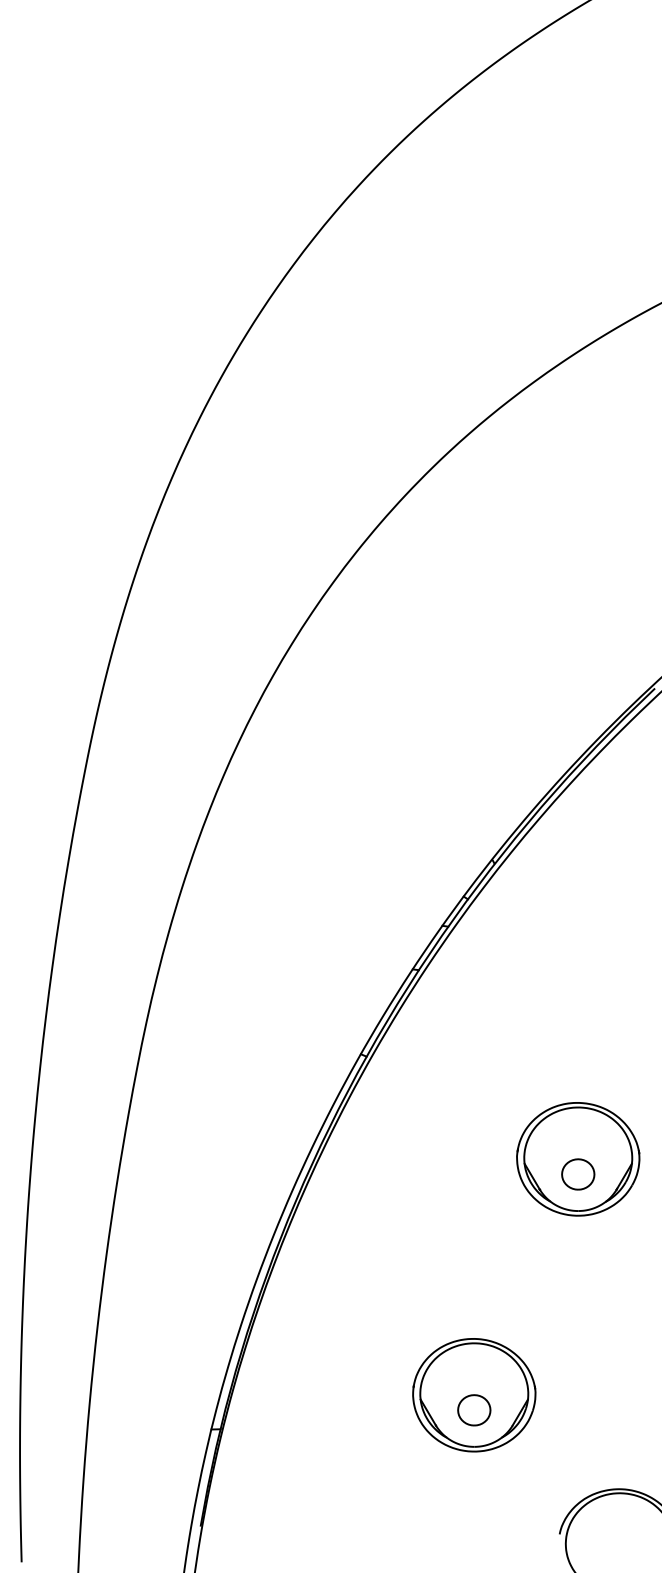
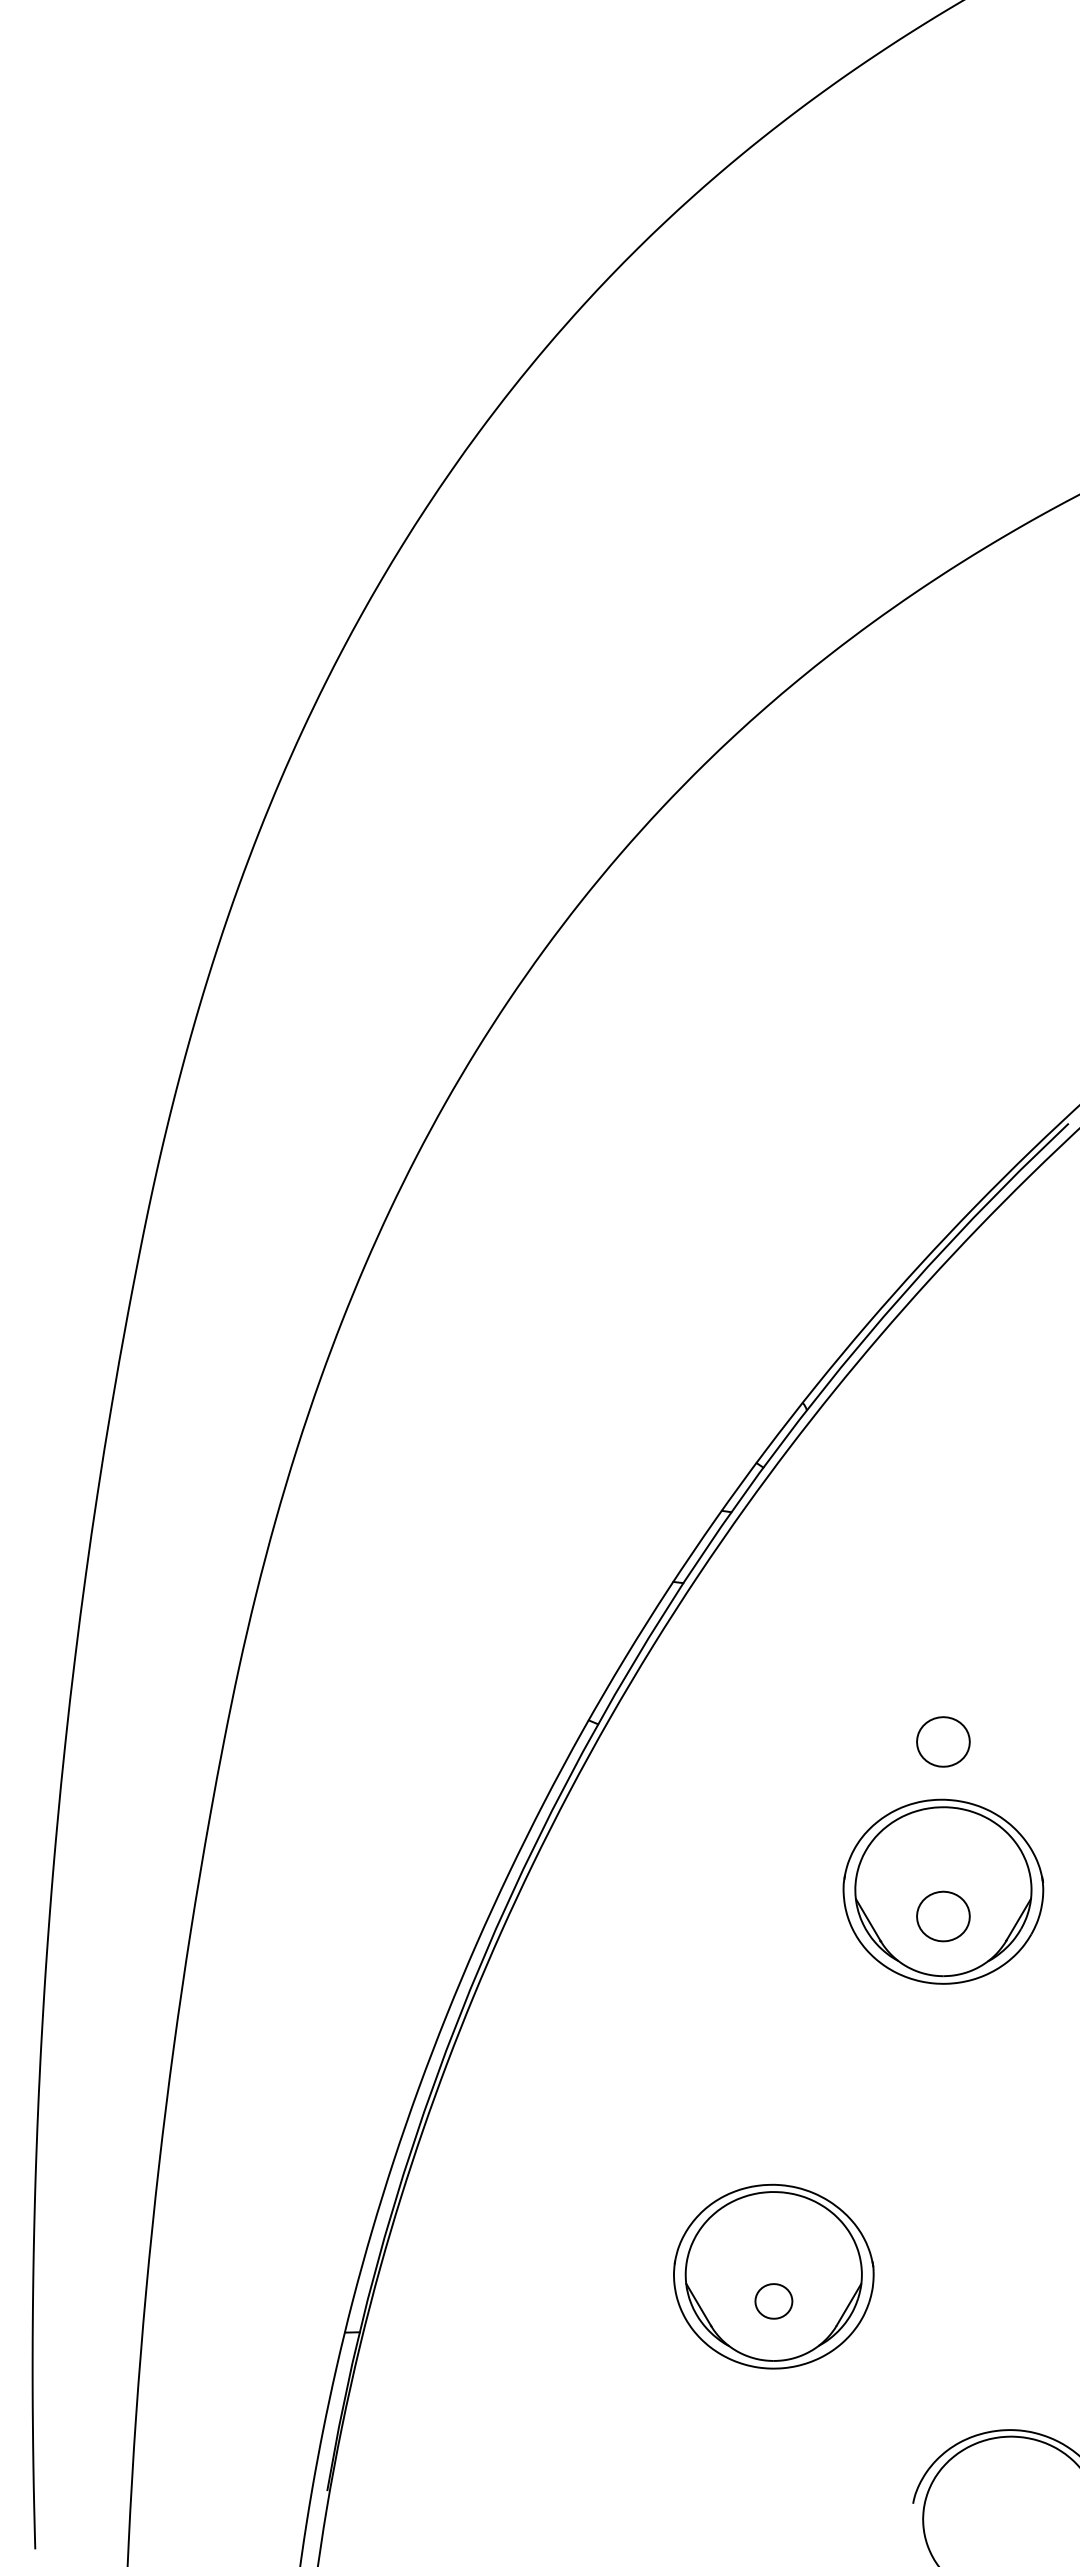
part: (578, 1067) -> (943, 1741), added
part: (474, 1410) -> (774, 2301), size x0.7

